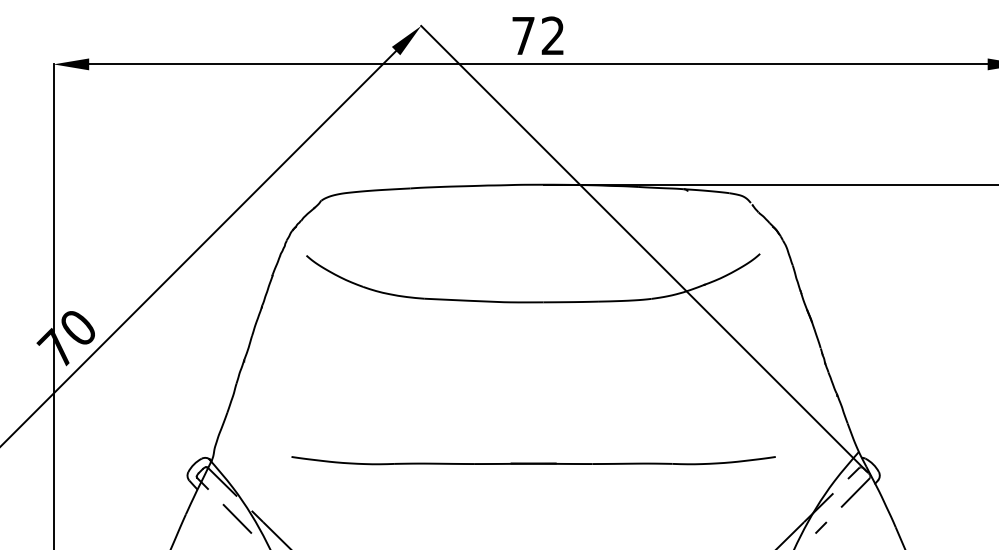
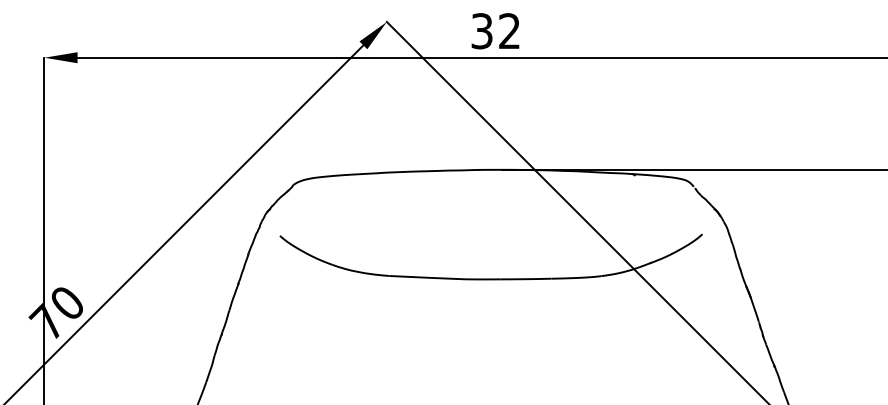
text: (523, 35) -> (482, 30), 72 -> 32

